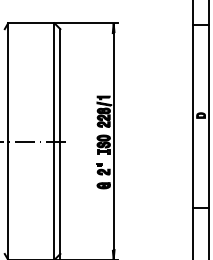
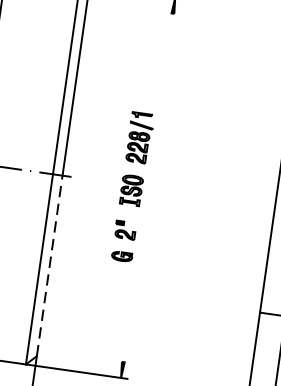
line: (113, 141) -> (147, 187), removed
line: (60, 197) -> (49, 265), solid -> dashed

